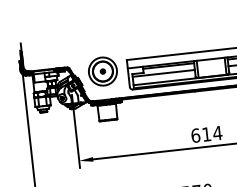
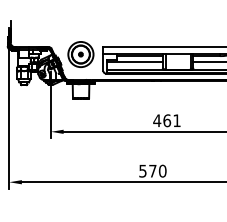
text: (207, 134) -> (167, 120), 614 -> 461

